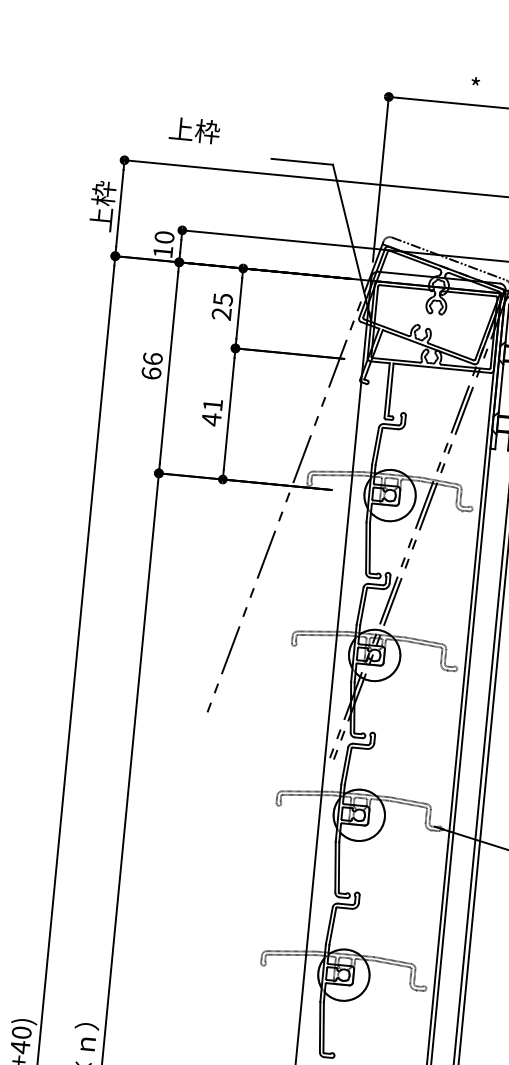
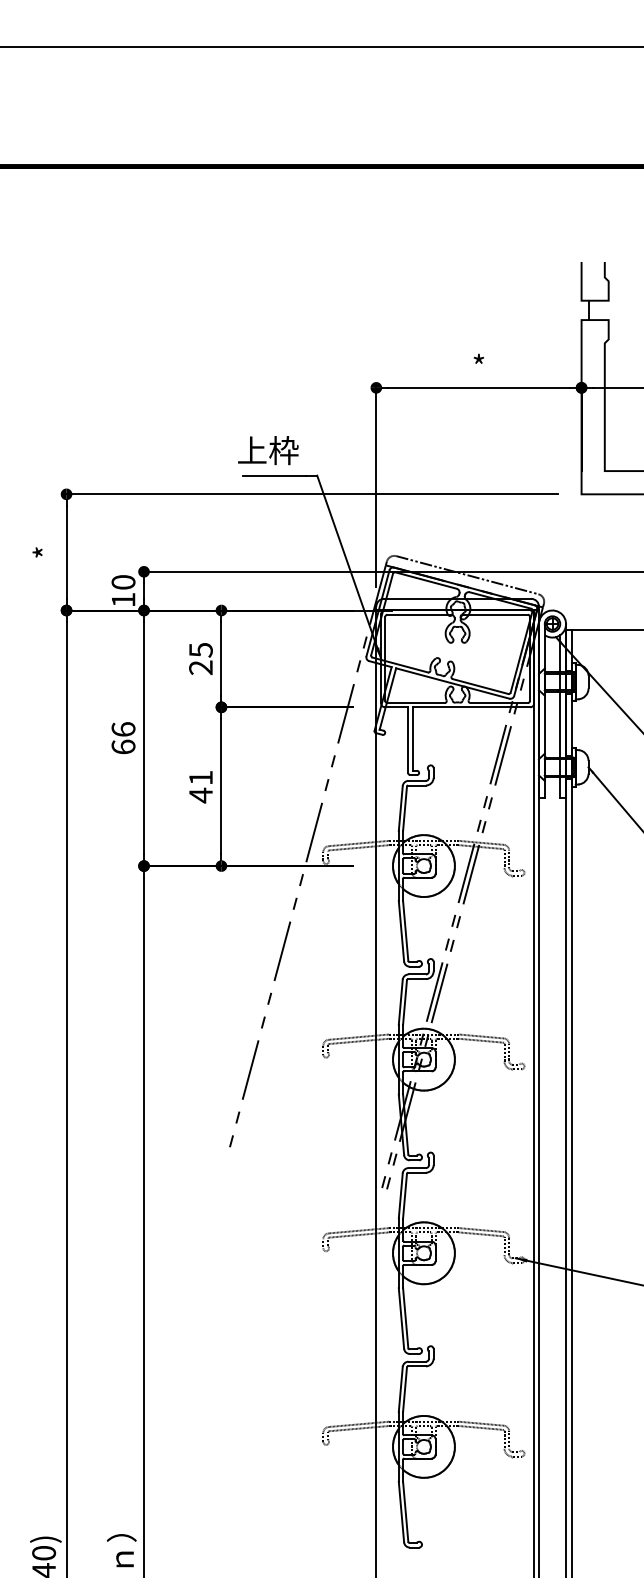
text: (194, 130) -> (268, 450), moved
text: (102, 205) -> (45, 551), 上枠 -> *

